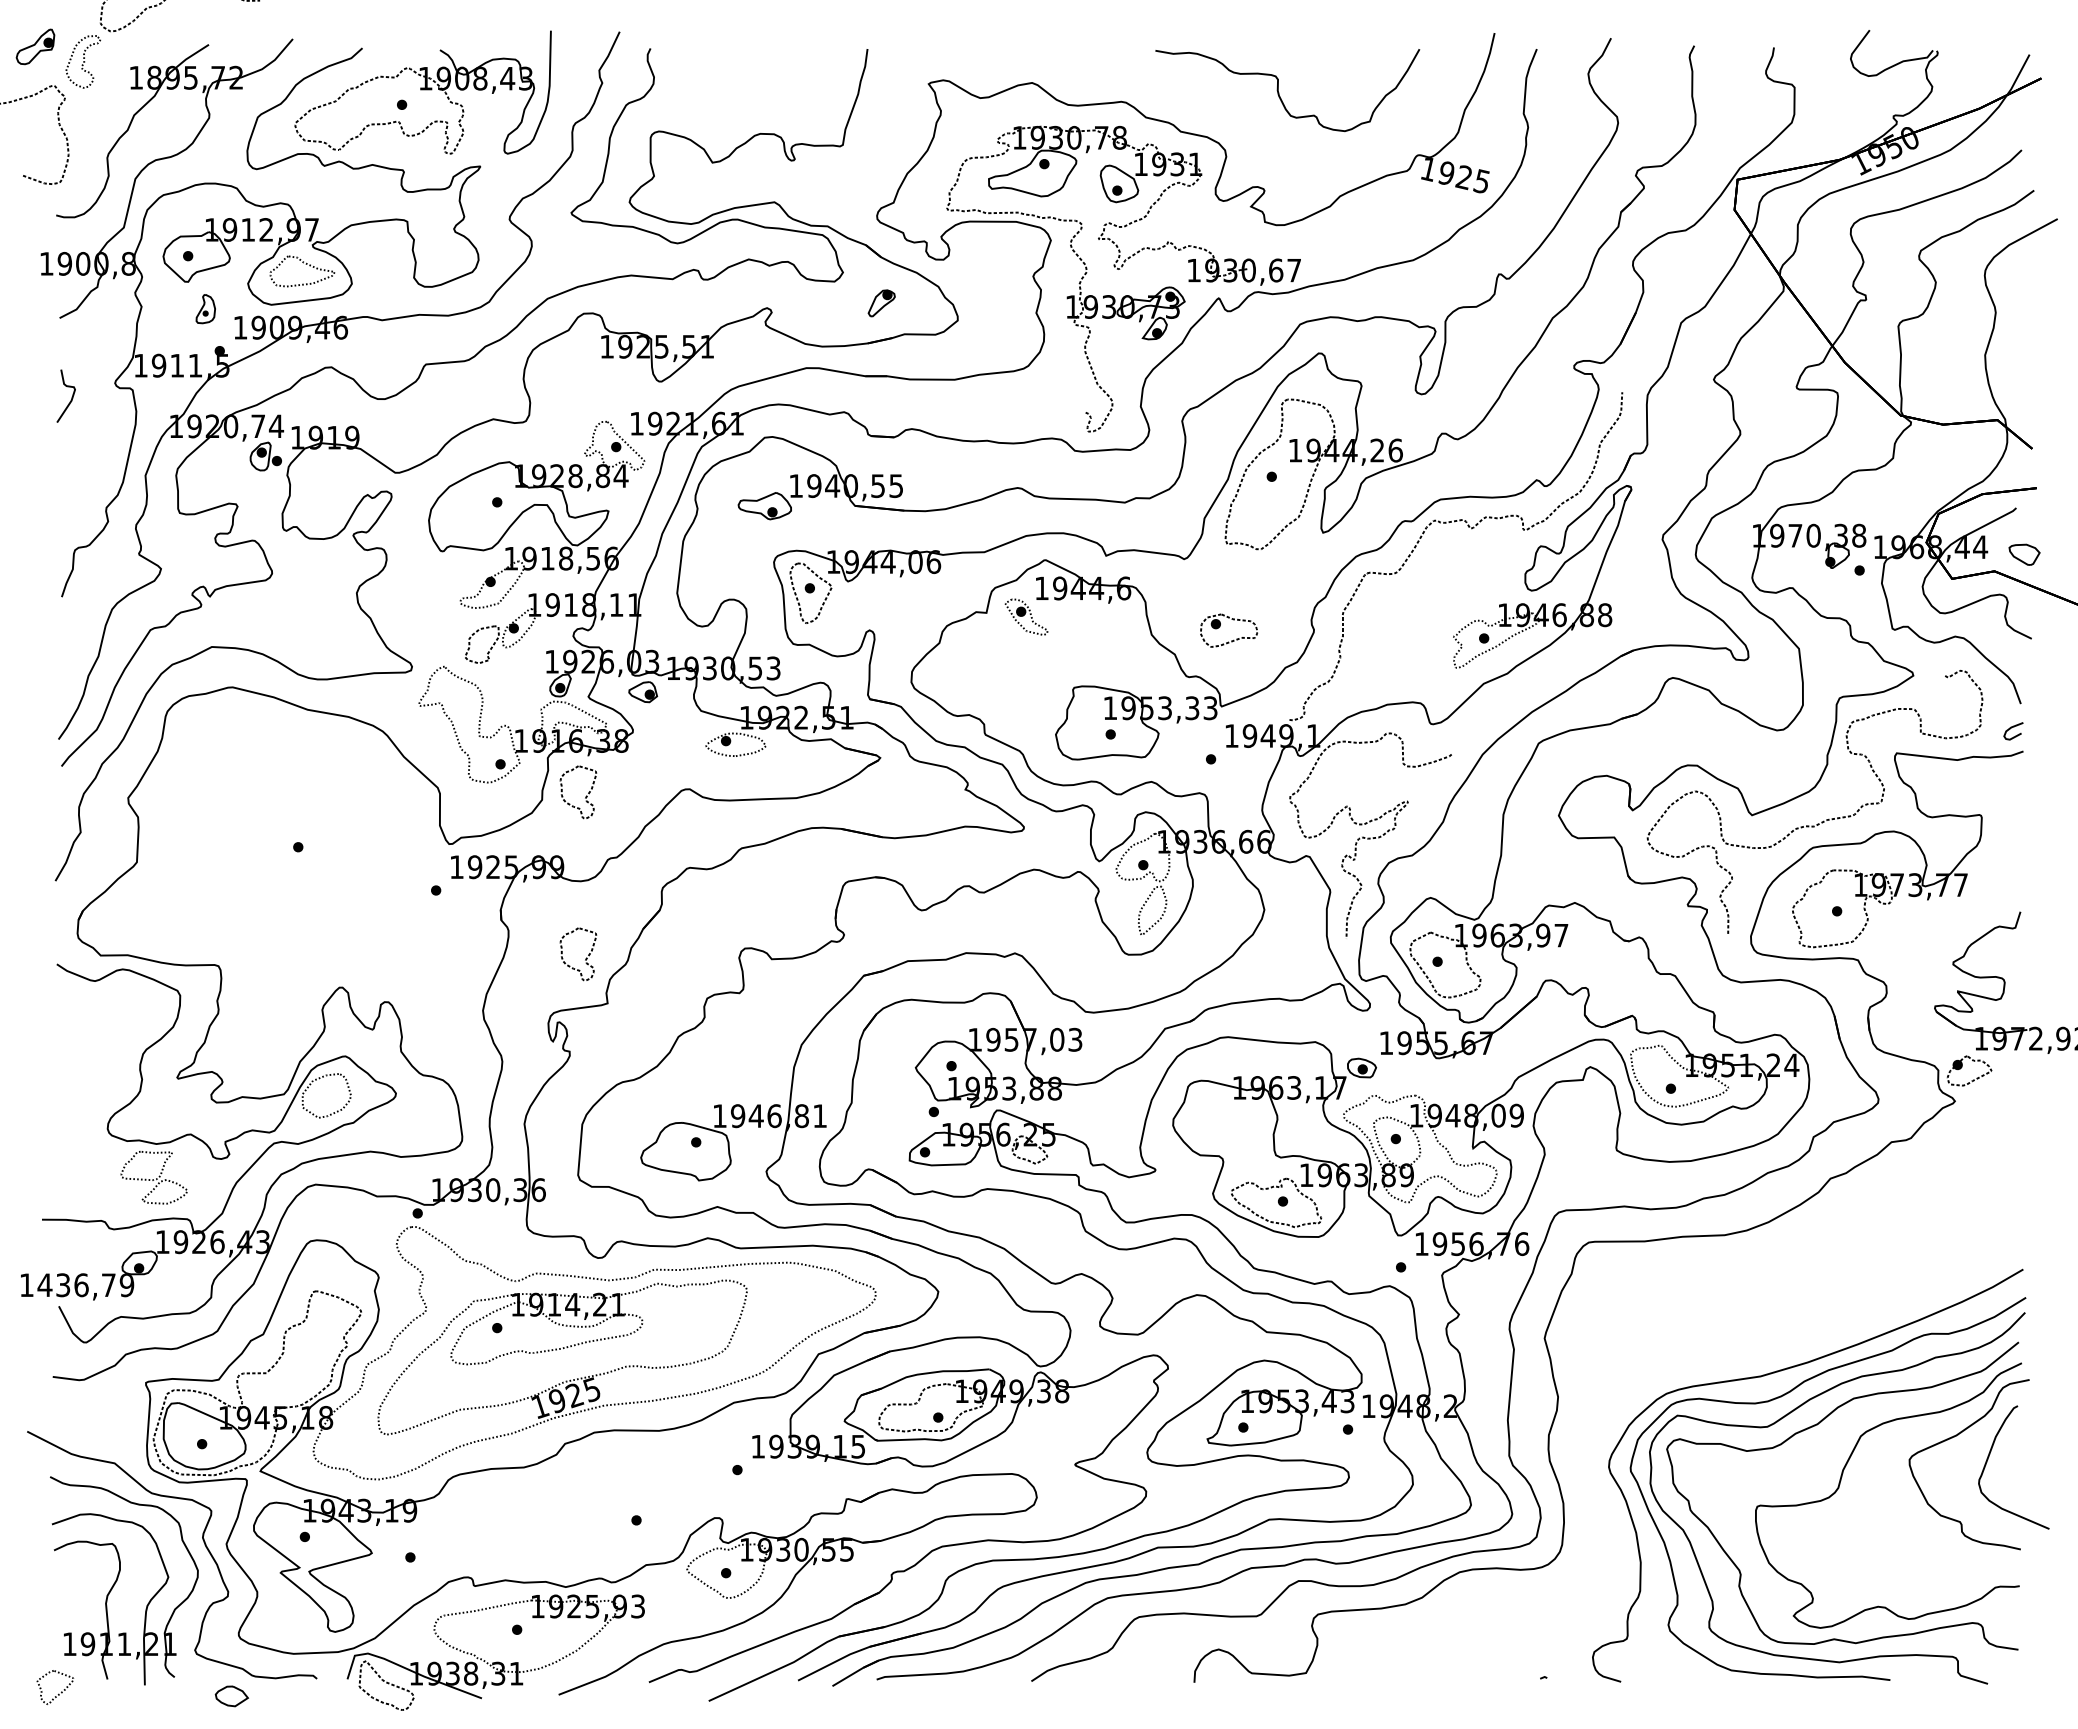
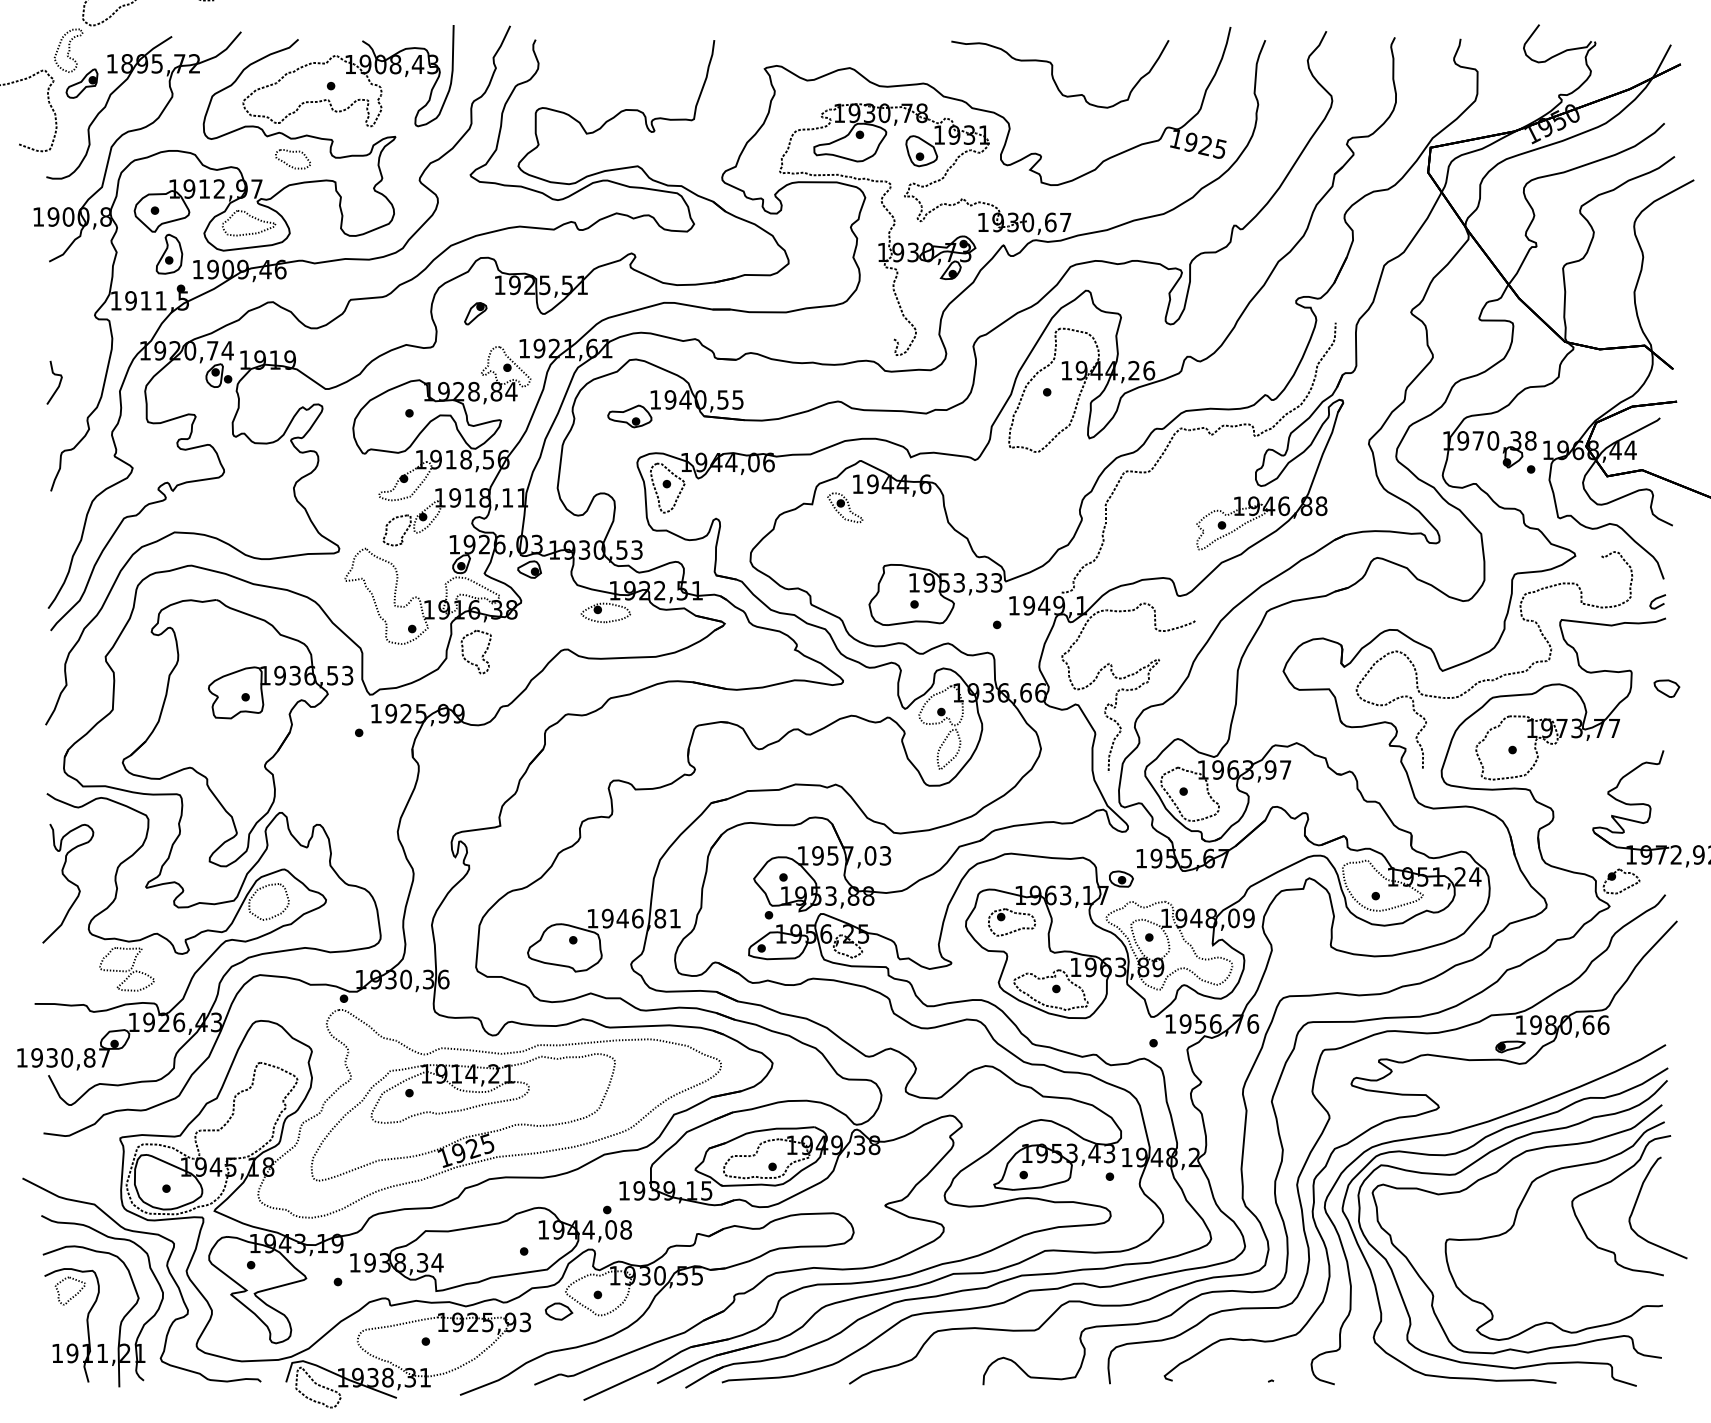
part: (35, 46) -> (82, 83), moved
part: (355, 185) -> (292, 152), added
part: (881, 303) -> (475, 313), moved
part: (205, 308) -> (169, 253), size x1.67
curve: (71, 397) -> (58, 383), moved
part: (2024, 554) -> (1666, 688), moved
part: (1220, 626) -> (1004, 918), moved
part: (288, 890) -> (237, 732), added
part: (585, 958) -> (482, 788), removed
curve: (83, 1071) -> (68, 881), added
text: (85, 1285) -> (70, 1058), 1436,79 -> 1930,87
part: (1686, 1362) -> (1388, 1121), added
part: (596, 1517) -> (491, 1249), added
part: (58, 1693) -> (72, 1296), moved
part: (231, 1696) -> (558, 1311), moved

